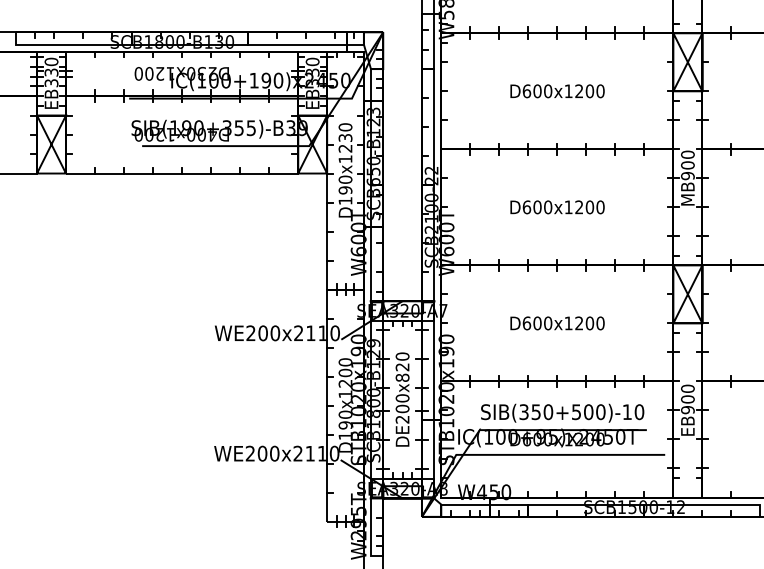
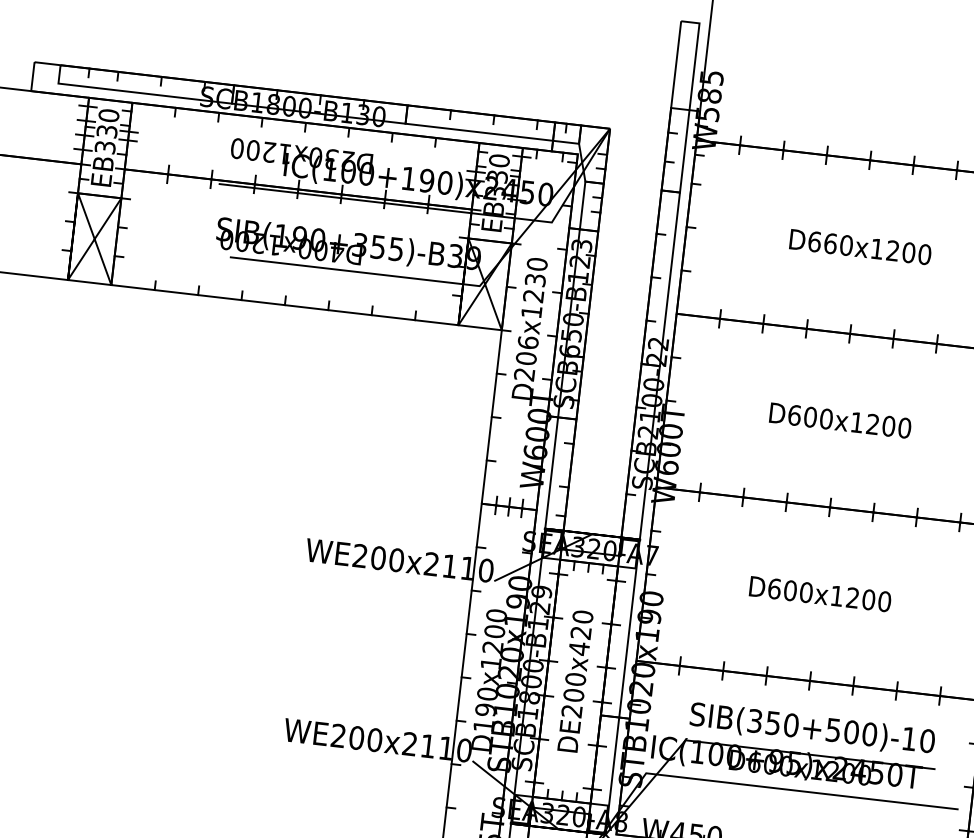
text: (537, 90) -> (830, 242), D600x1200 -> D660x1200
text: (345, 190) -> (526, 358), D190x1230 -> D206x1230
text: (402, 377) -> (579, 648), DE200x820 -> DE200x420

